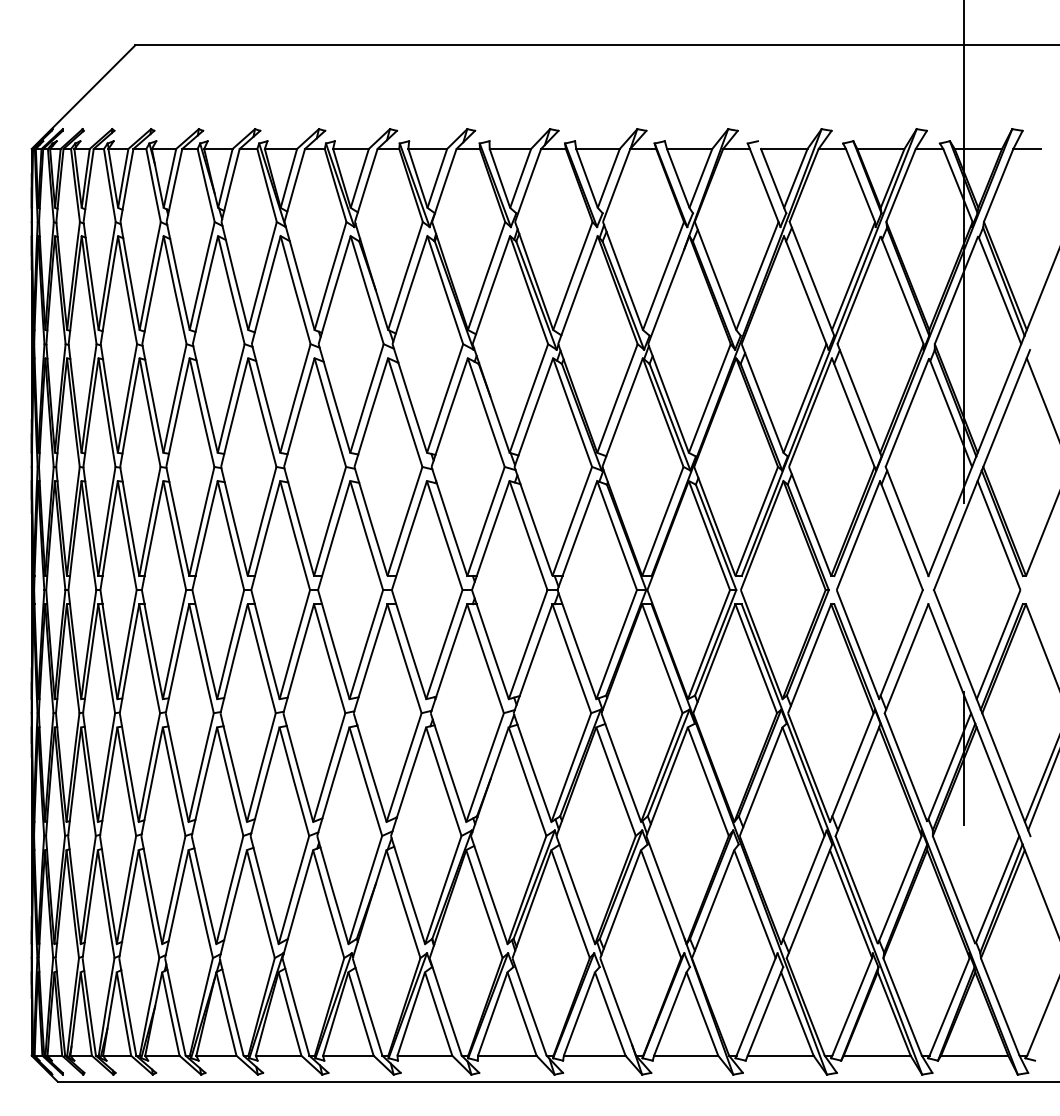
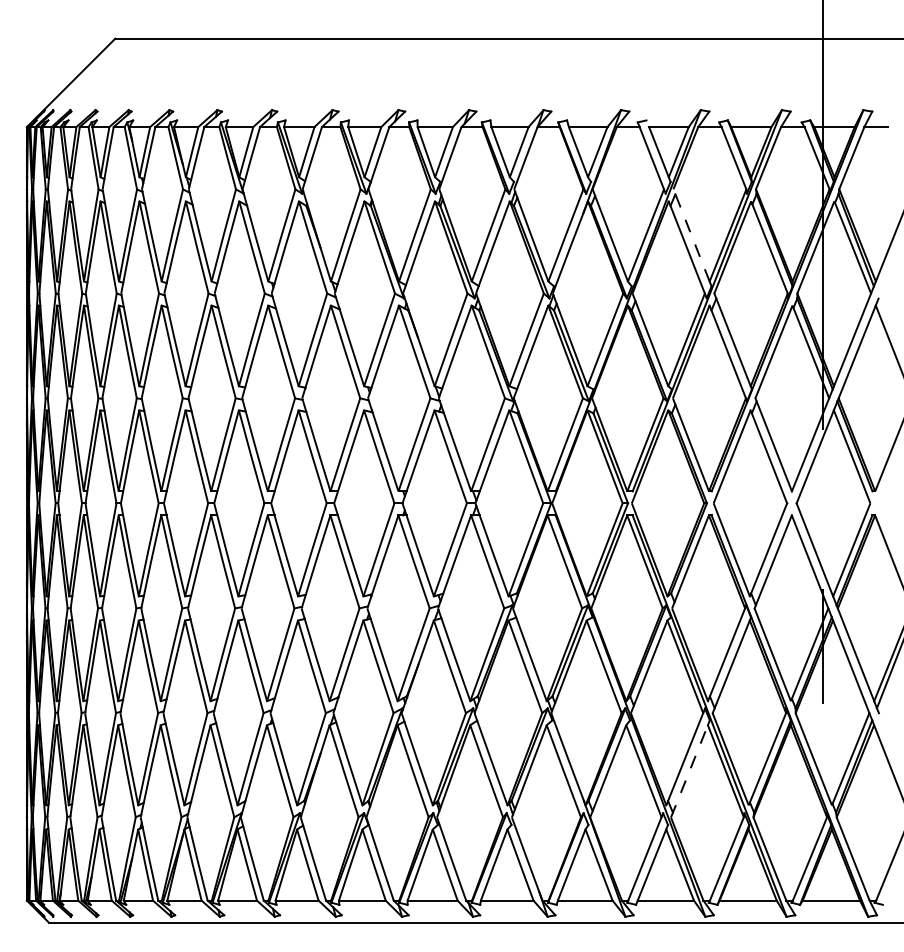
line: (810, 275) -> (691, 234), solid -> dashed
line: (808, 903) -> (689, 770), solid -> dashed

